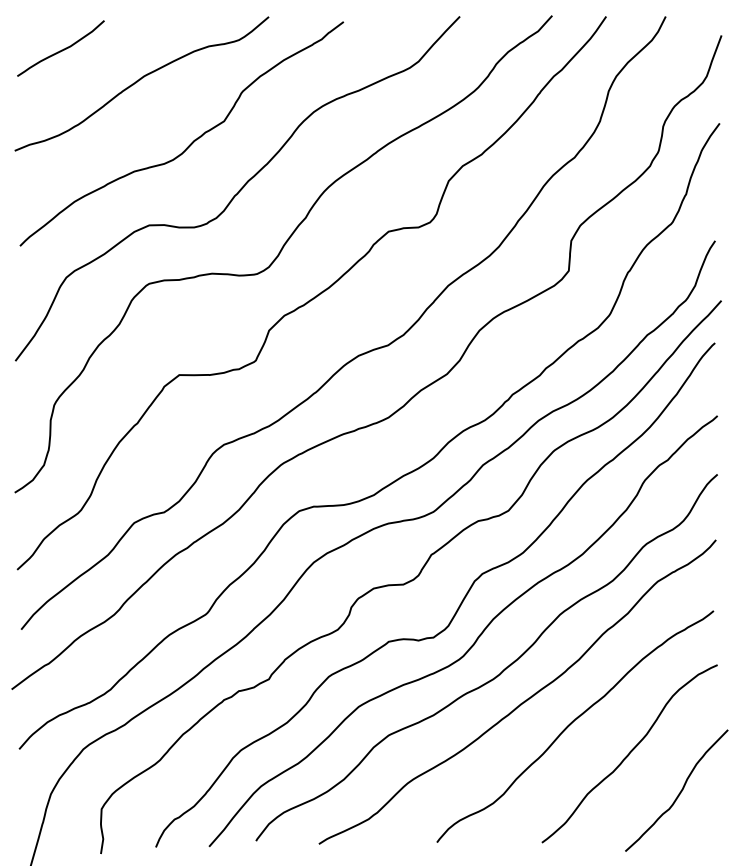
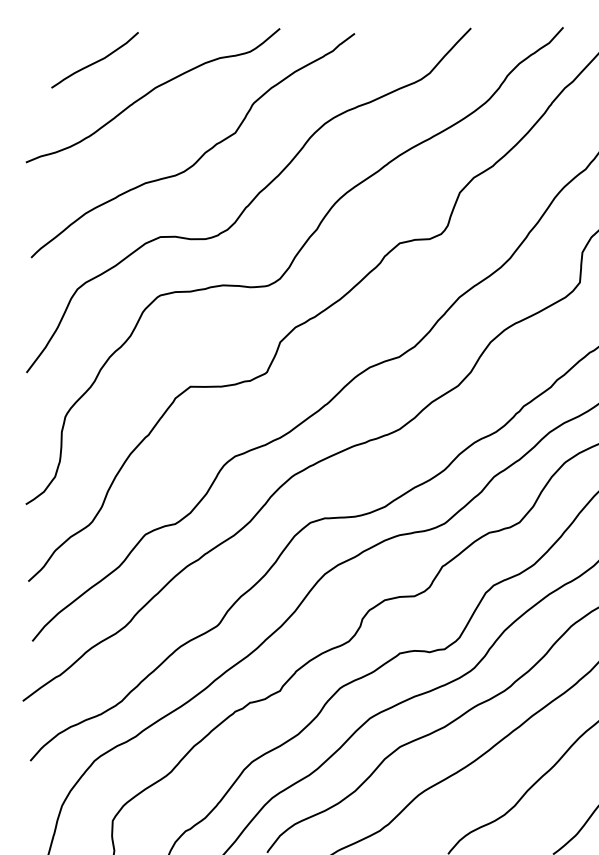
curve: (61, 49) -> (95, 61), moved

